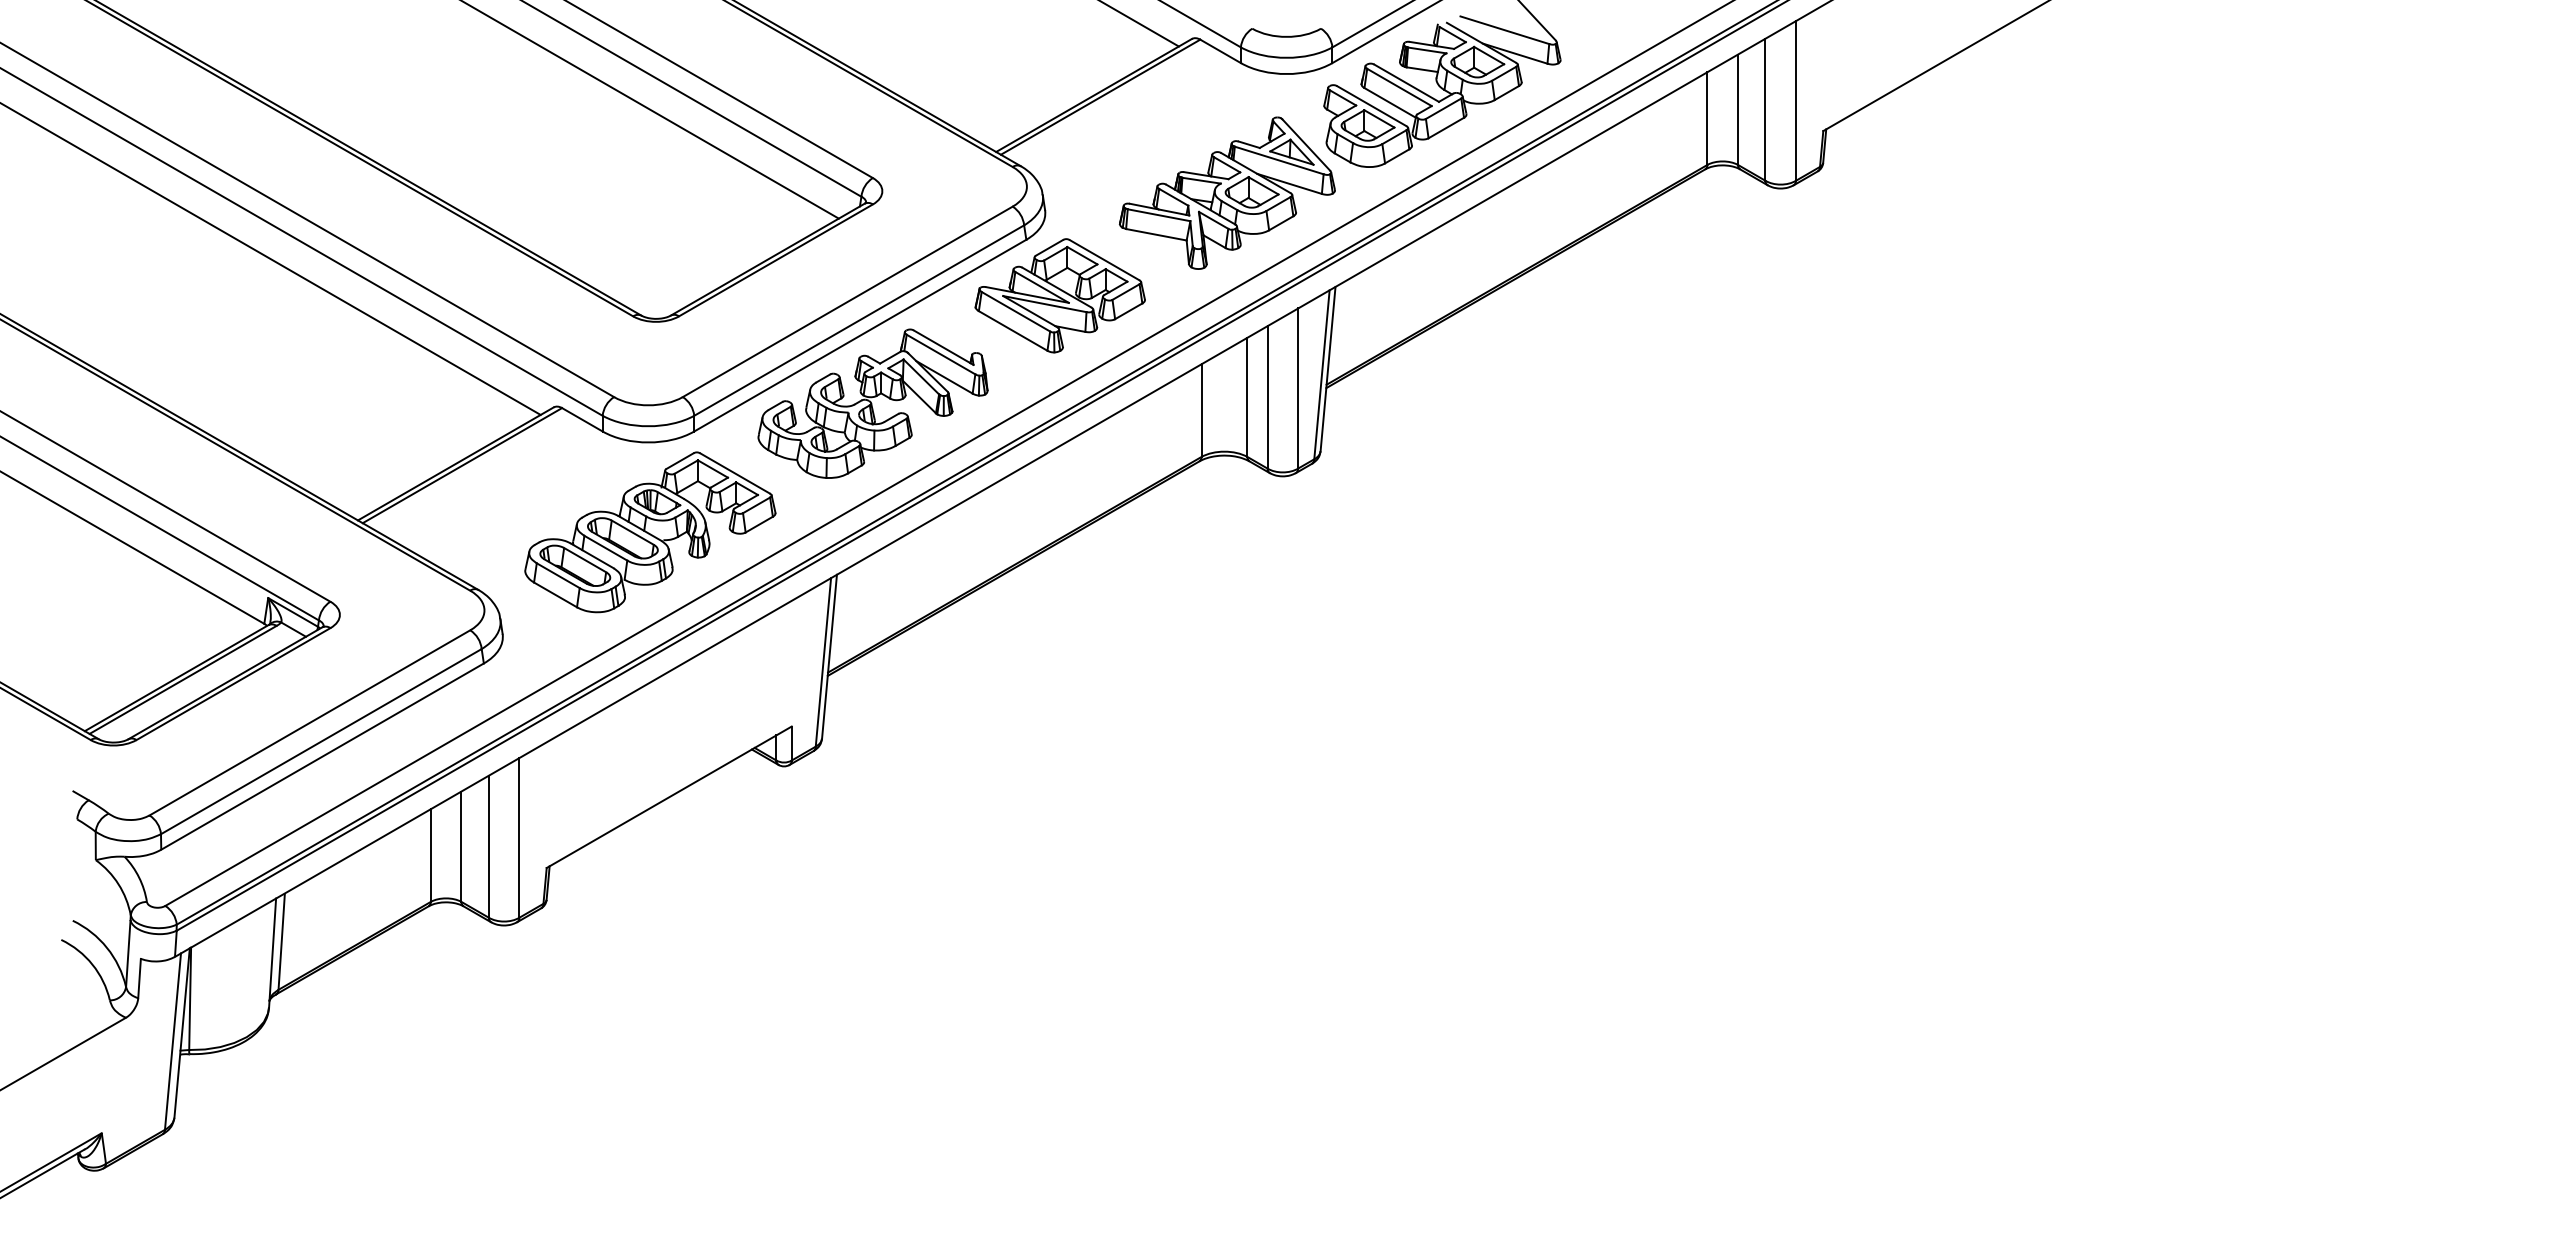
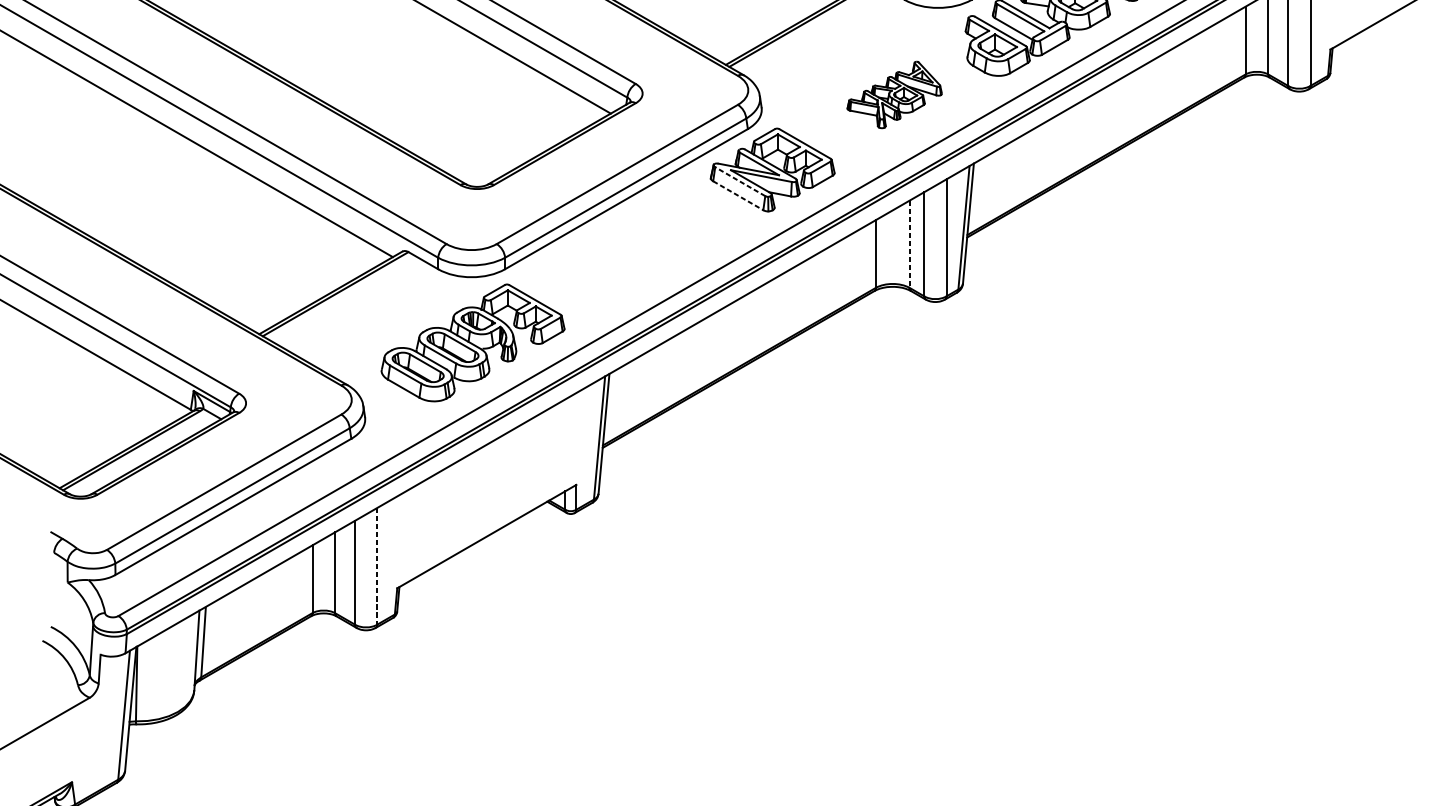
part: (1226, 192) -> (894, 94), size x0.6
line: (1015, 311) -> (739, 181), solid -> dashed
line: (1013, 330) -> (738, 195), solid -> dashed
line: (1247, 397) -> (909, 244), solid -> dashed
part: (872, 403) -> (635, 248), removed
line: (519, 837) -> (377, 566), solid -> dashed

